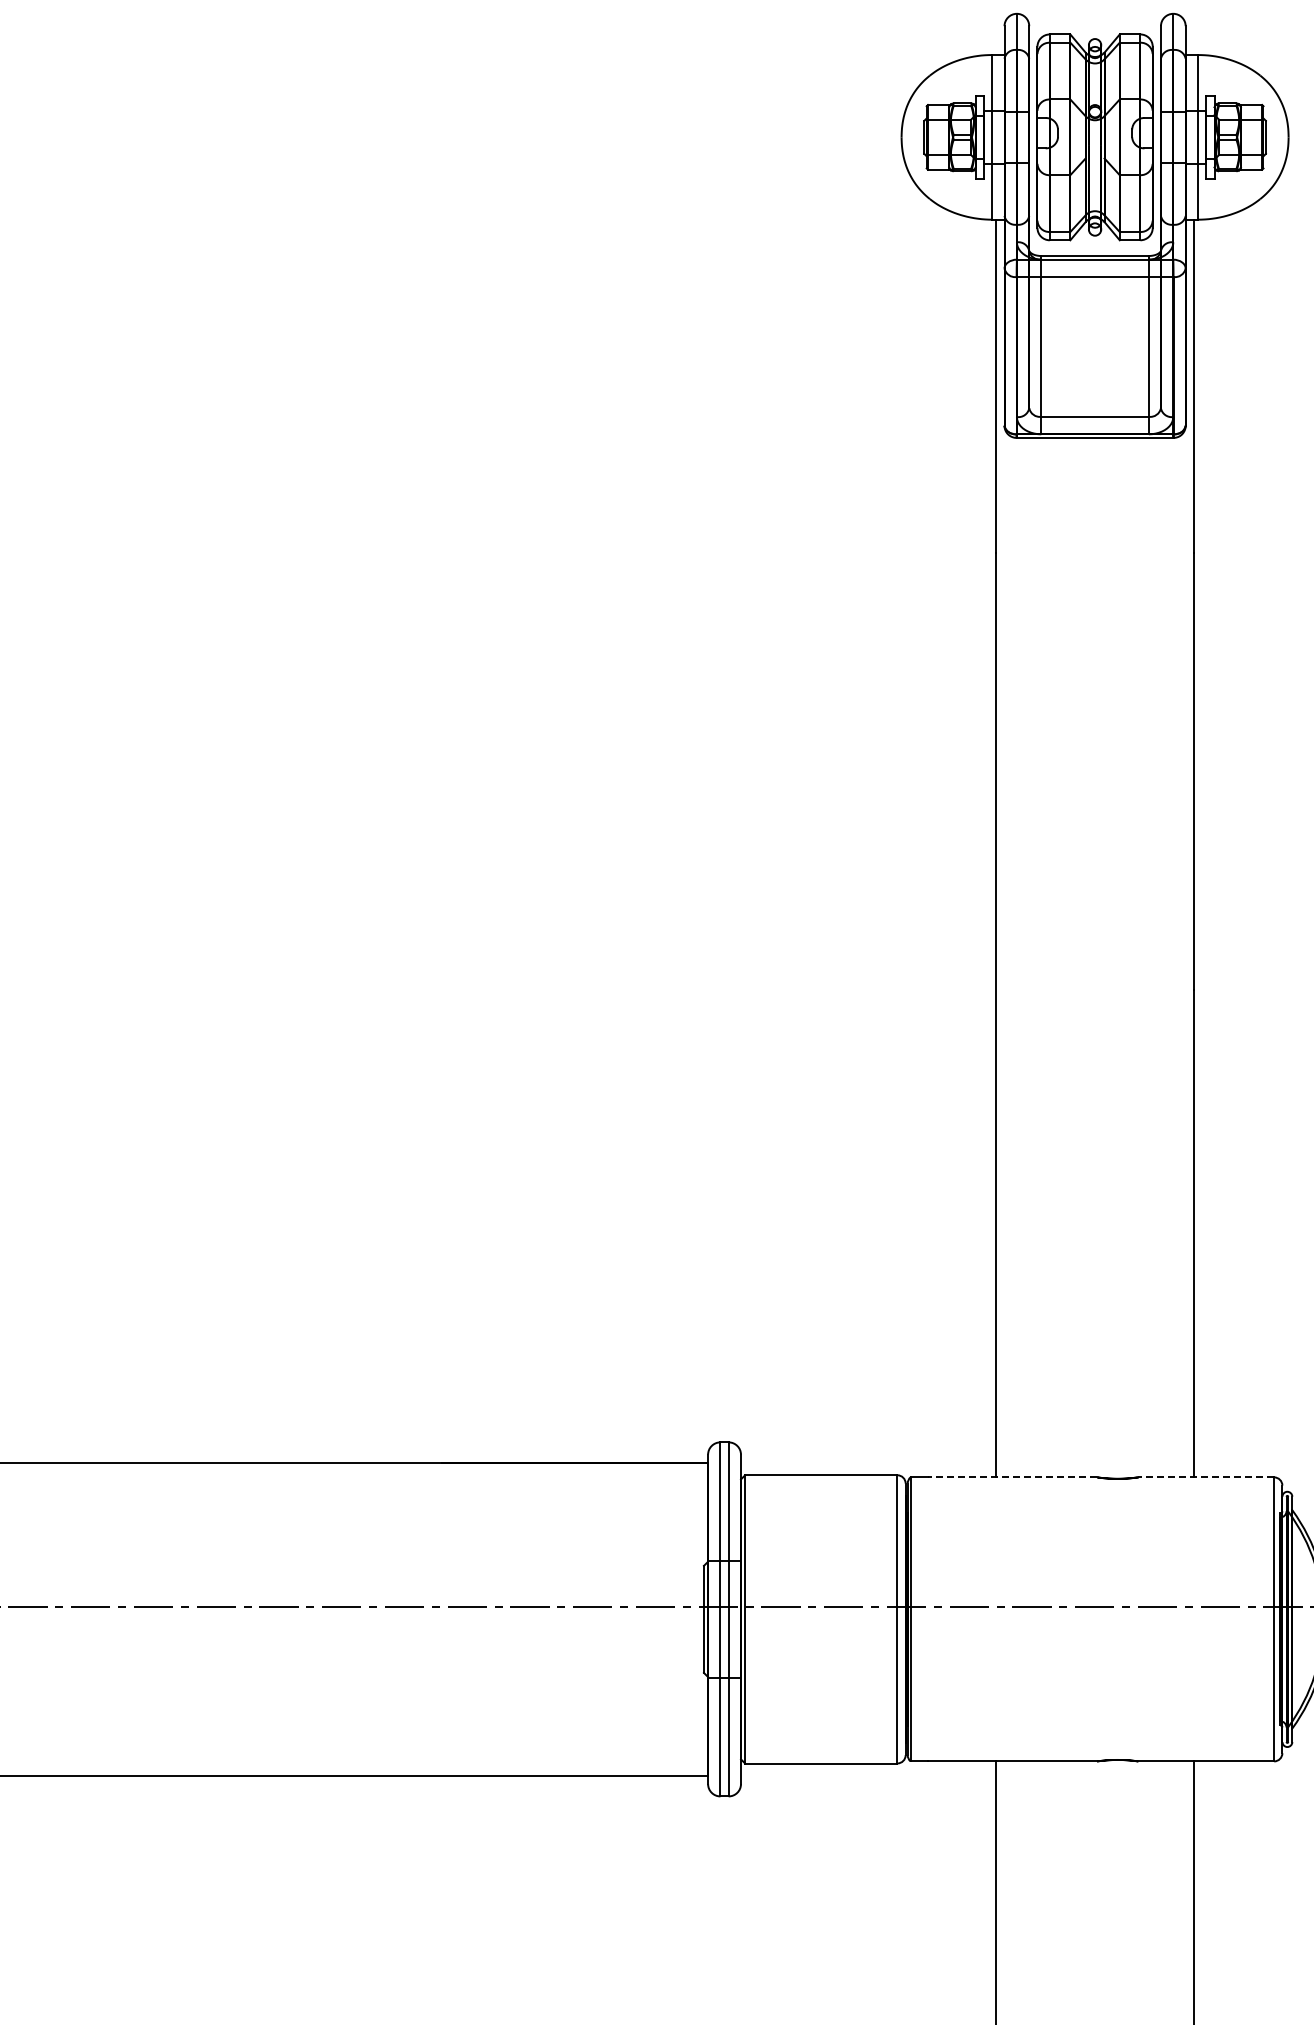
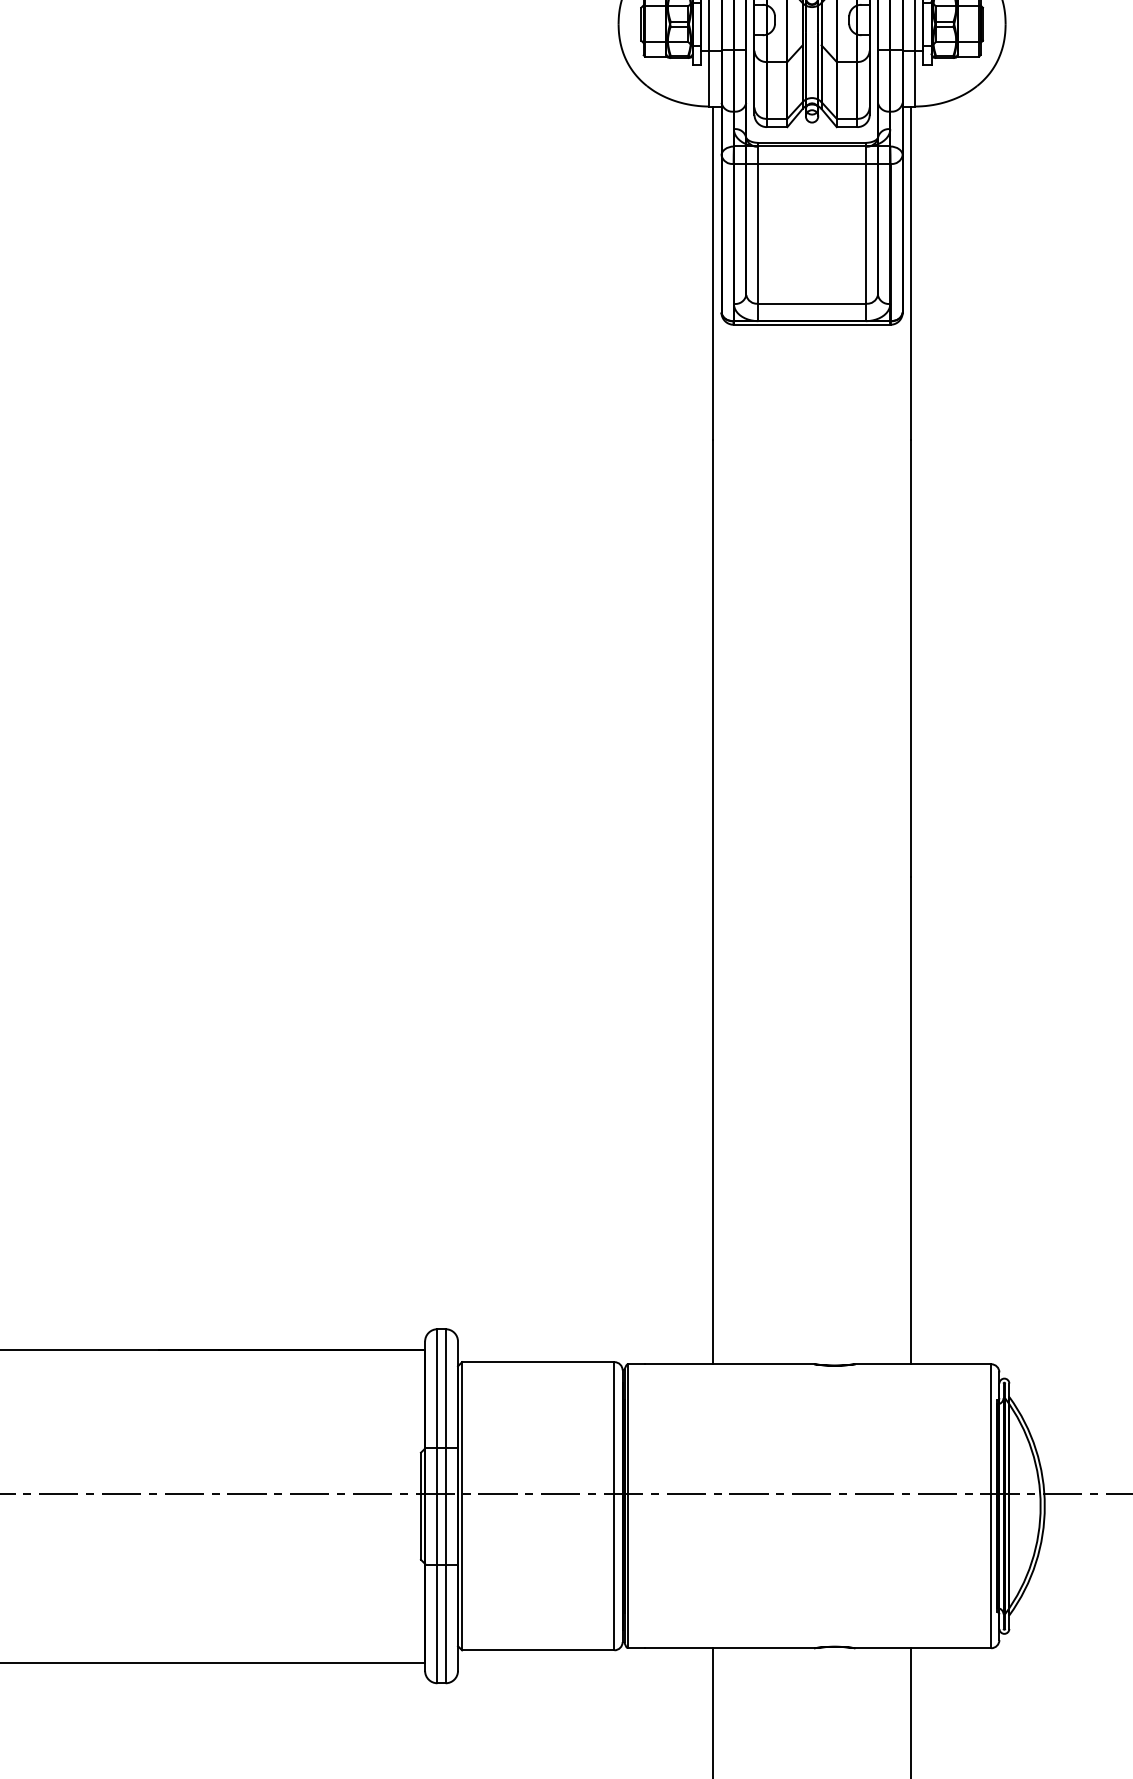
line: (1012, 1477) -> (729, 1364), dashed -> solid
line: (1206, 1477) -> (923, 1364), dashed -> solid

